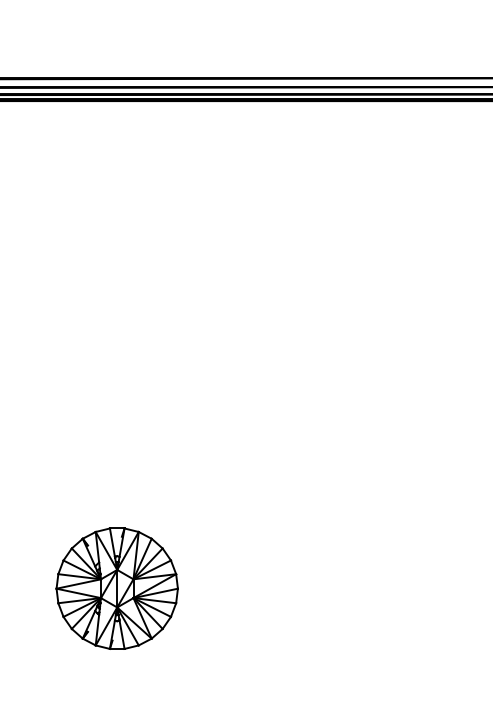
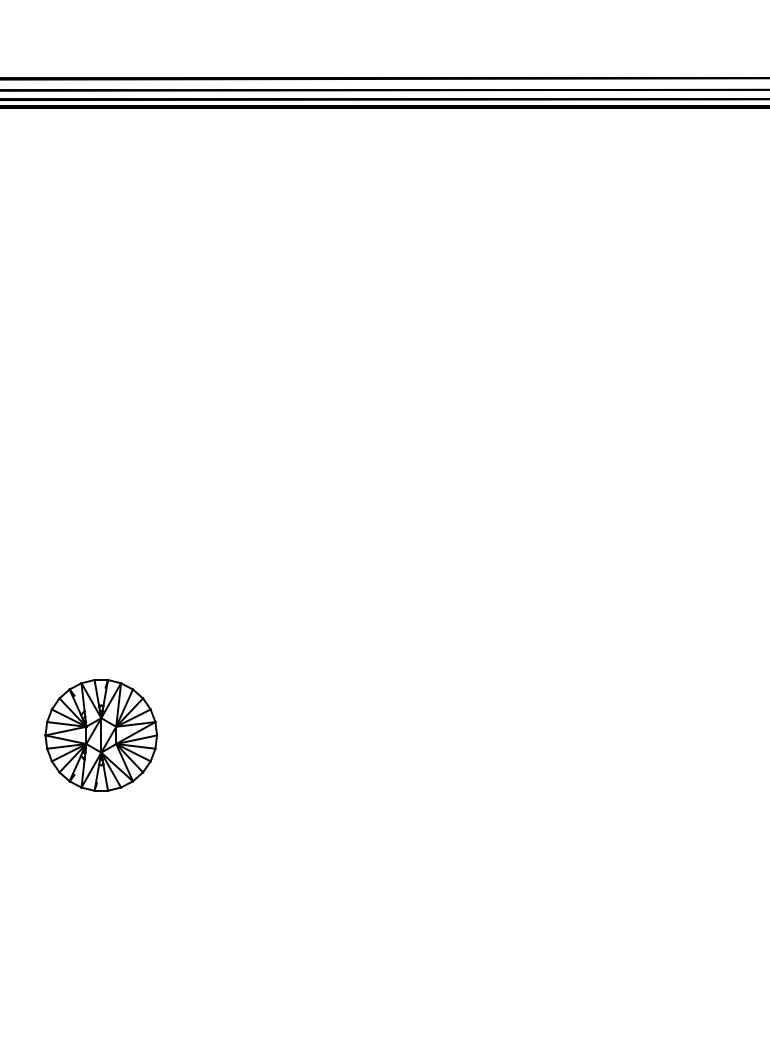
part: (117, 588) -> (101, 735), size x0.71

